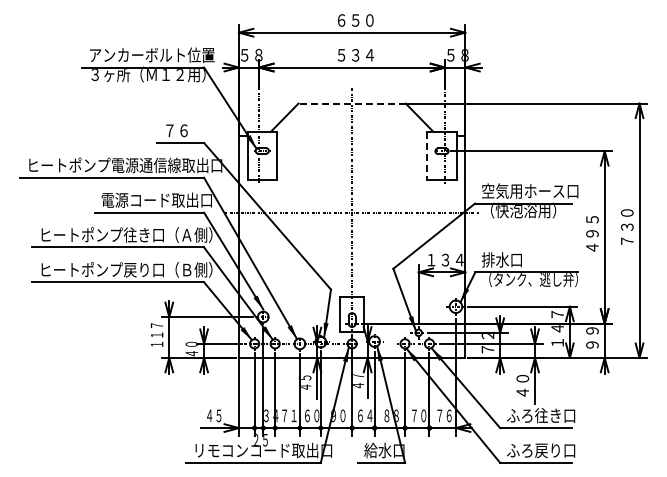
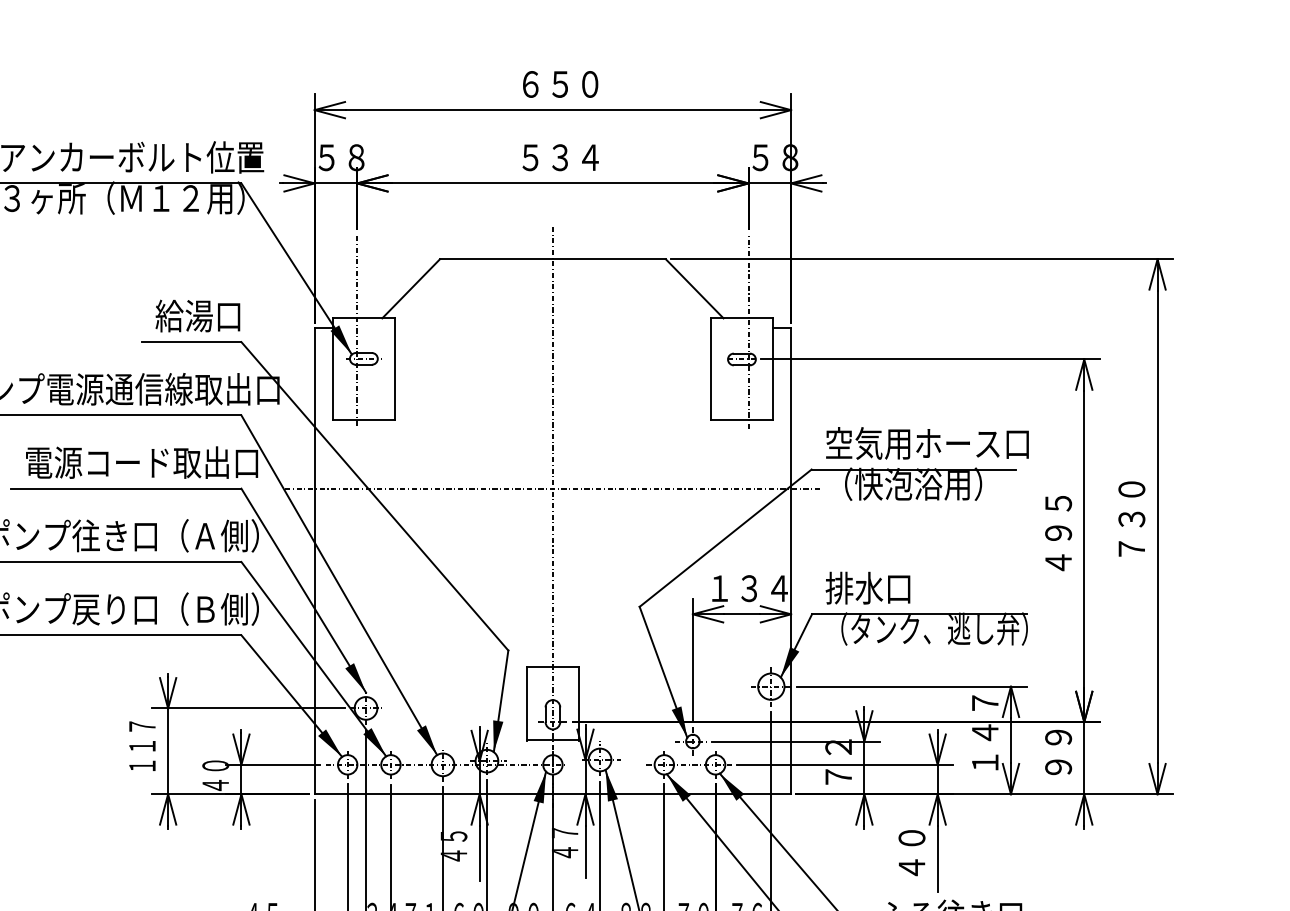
line: (352, 103) -> (553, 259), dashed -> solid
text: (183, 130) -> (198, 315), ７６ -> 給湯口
line: (427, 156) -> (711, 370), dashed -> solid

